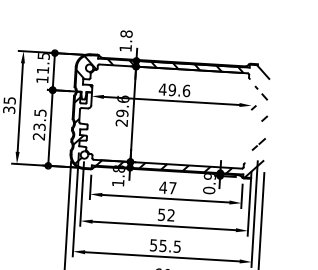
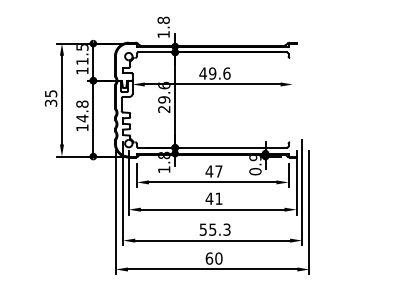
hatch: (172, 77) -> (212, 60), removed
text: (39, 124) -> (82, 115), 23.5 -> 14.8
hatch: (169, 136) -> (212, 120), removed
text: (165, 214) -> (213, 198), 52 -> 41
text: (176, 245) -> (226, 228), 55.5 -> 55.3

